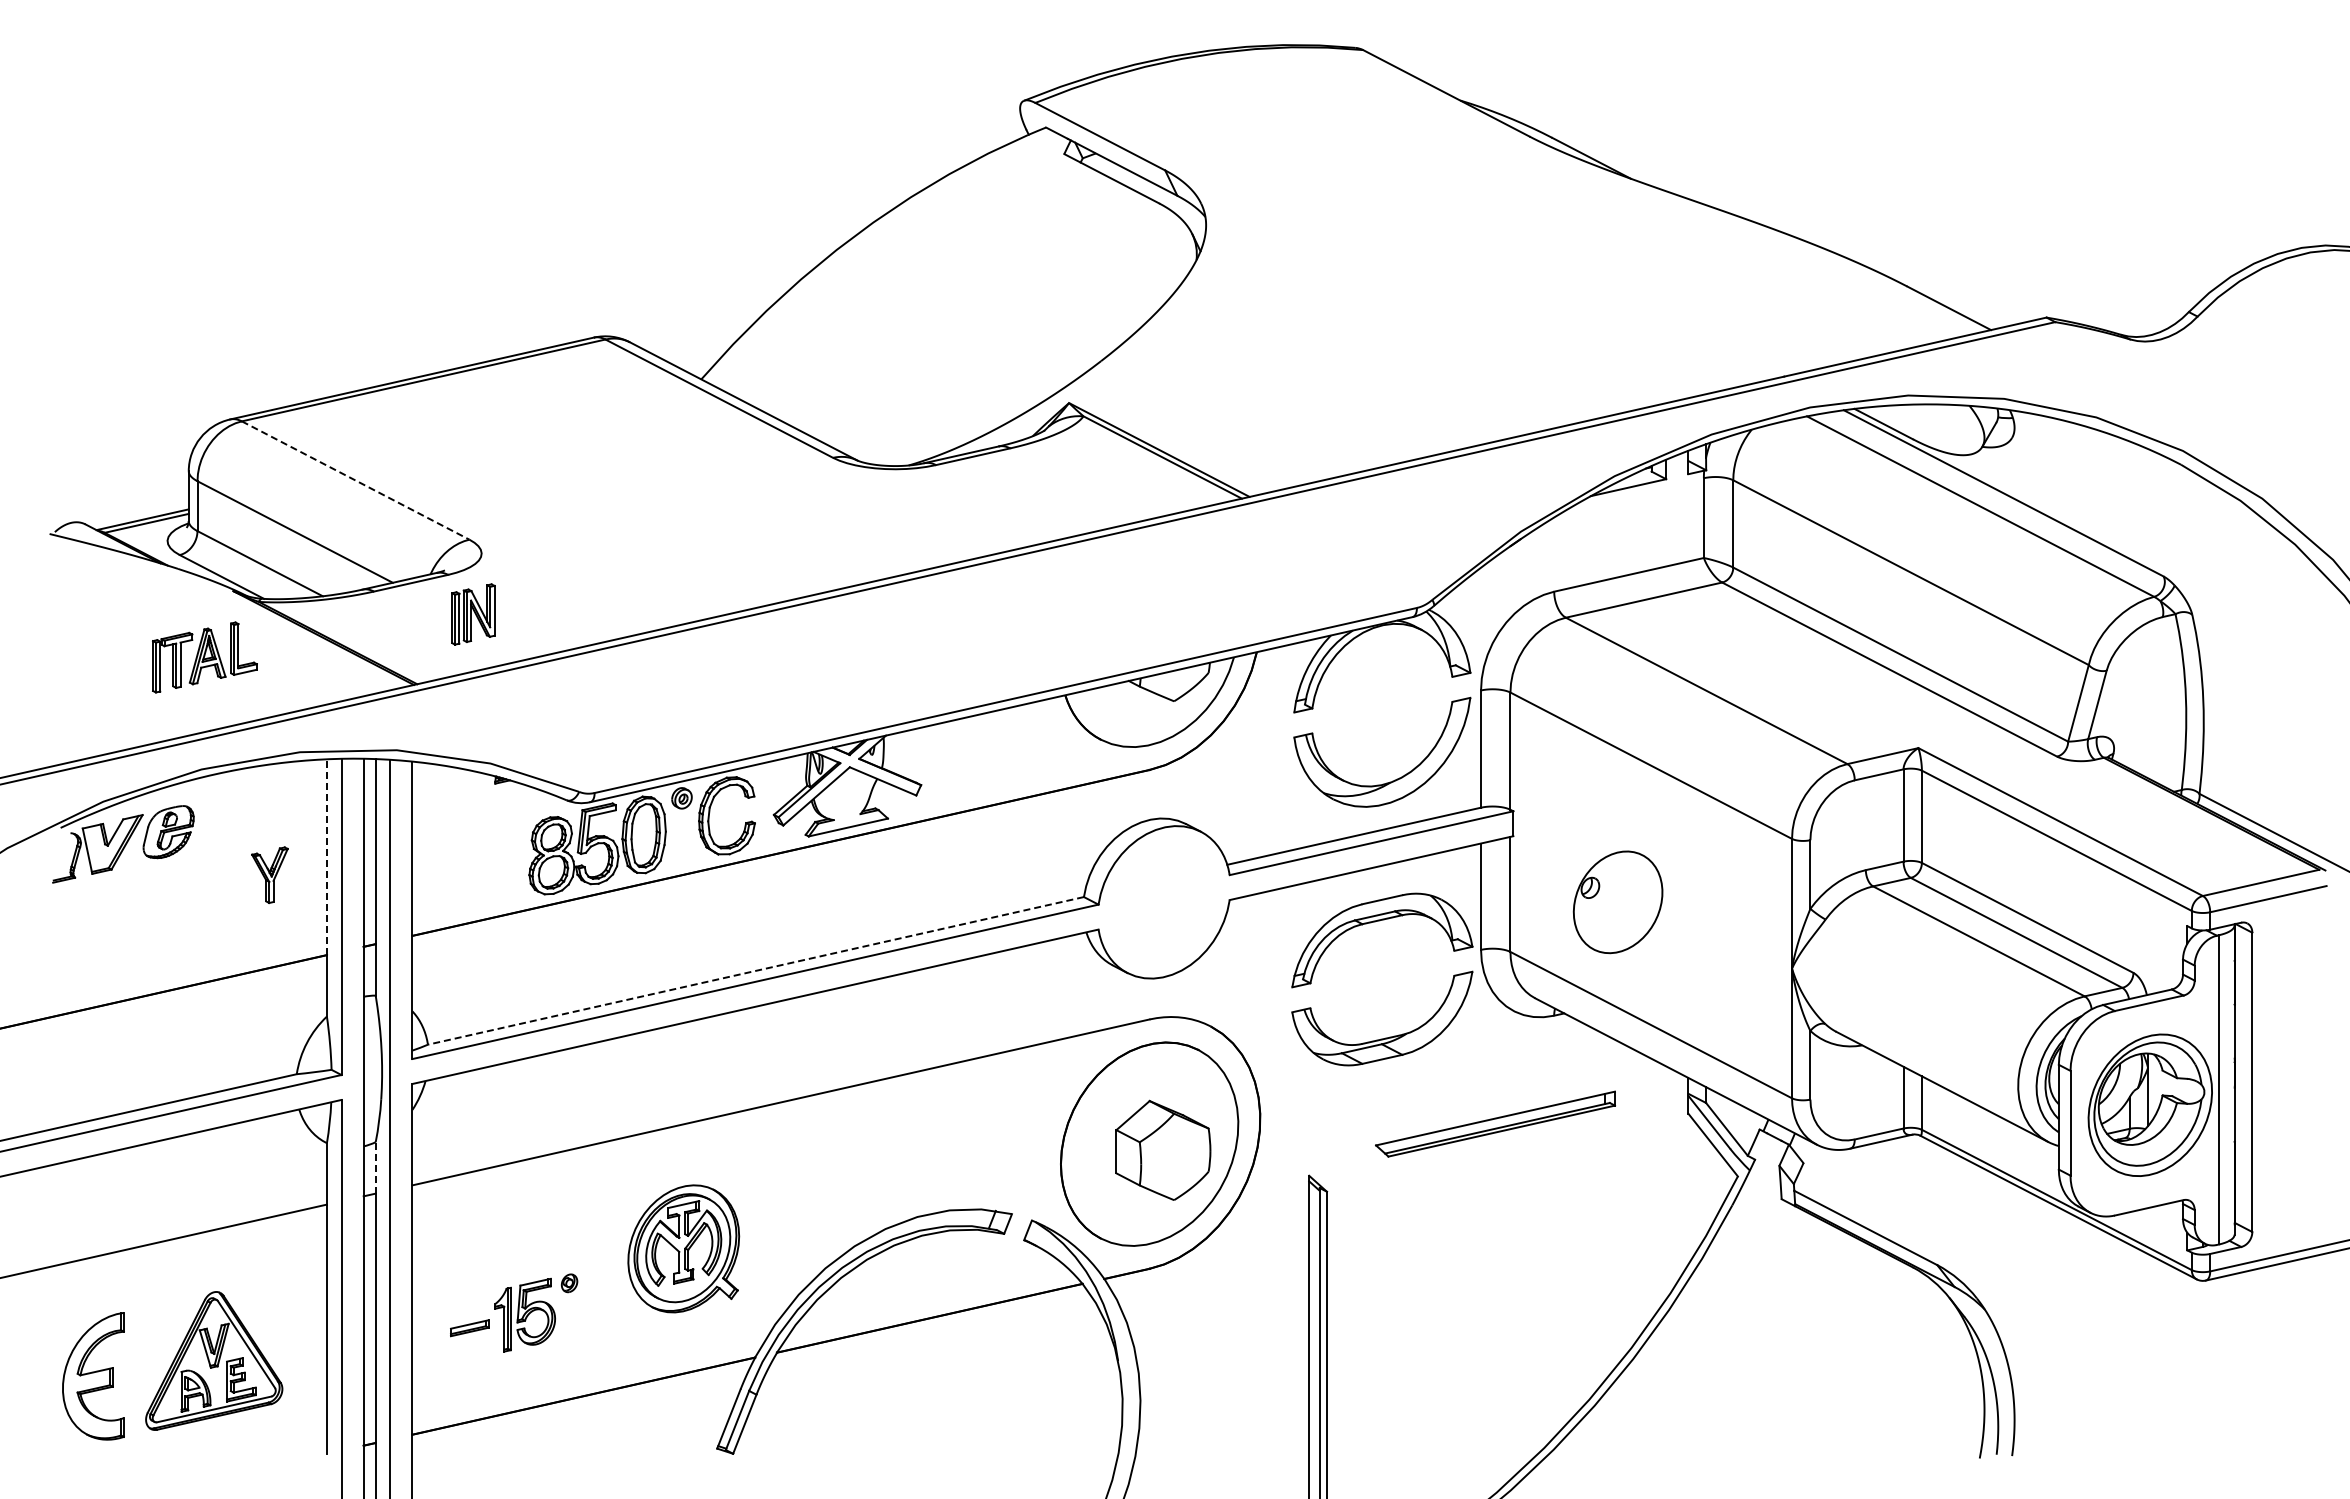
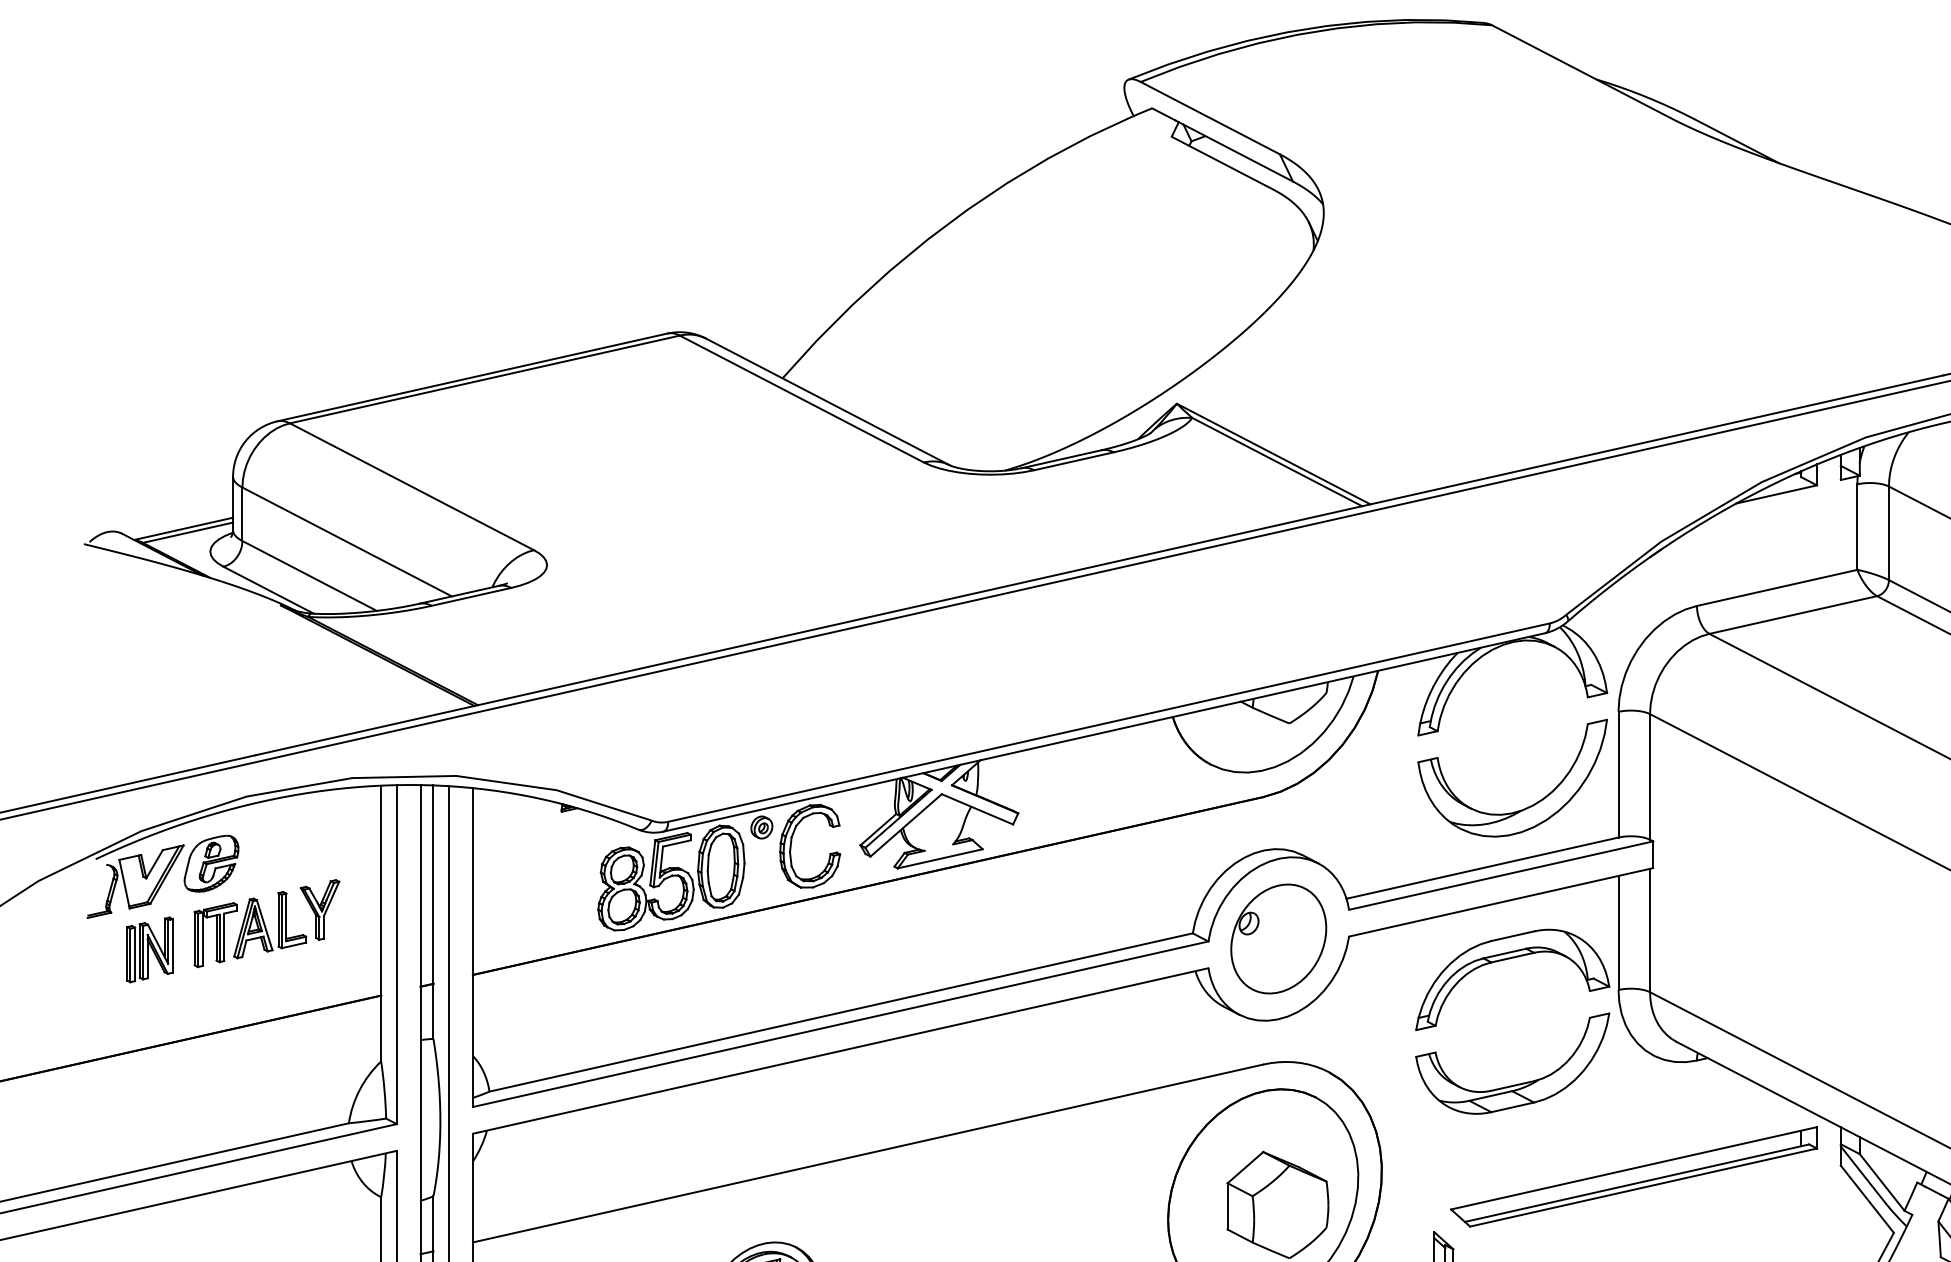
line: (356, 480) -> (412, 486), dashed -> solid
part: (473, 614) -> (150, 949), moved
part: (204, 657) -> (249, 929), moved
line: (326, 857) -> (380, 890), dashed -> solid
part: (1617, 902) -> (1278, 939), moved
line: (755, 970) -> (840, 1012), dashed -> solid
part: (1495, 1123) -> (1634, 1176), size x1.43
line: (375, 1167) -> (433, 1223), dashed -> solid

